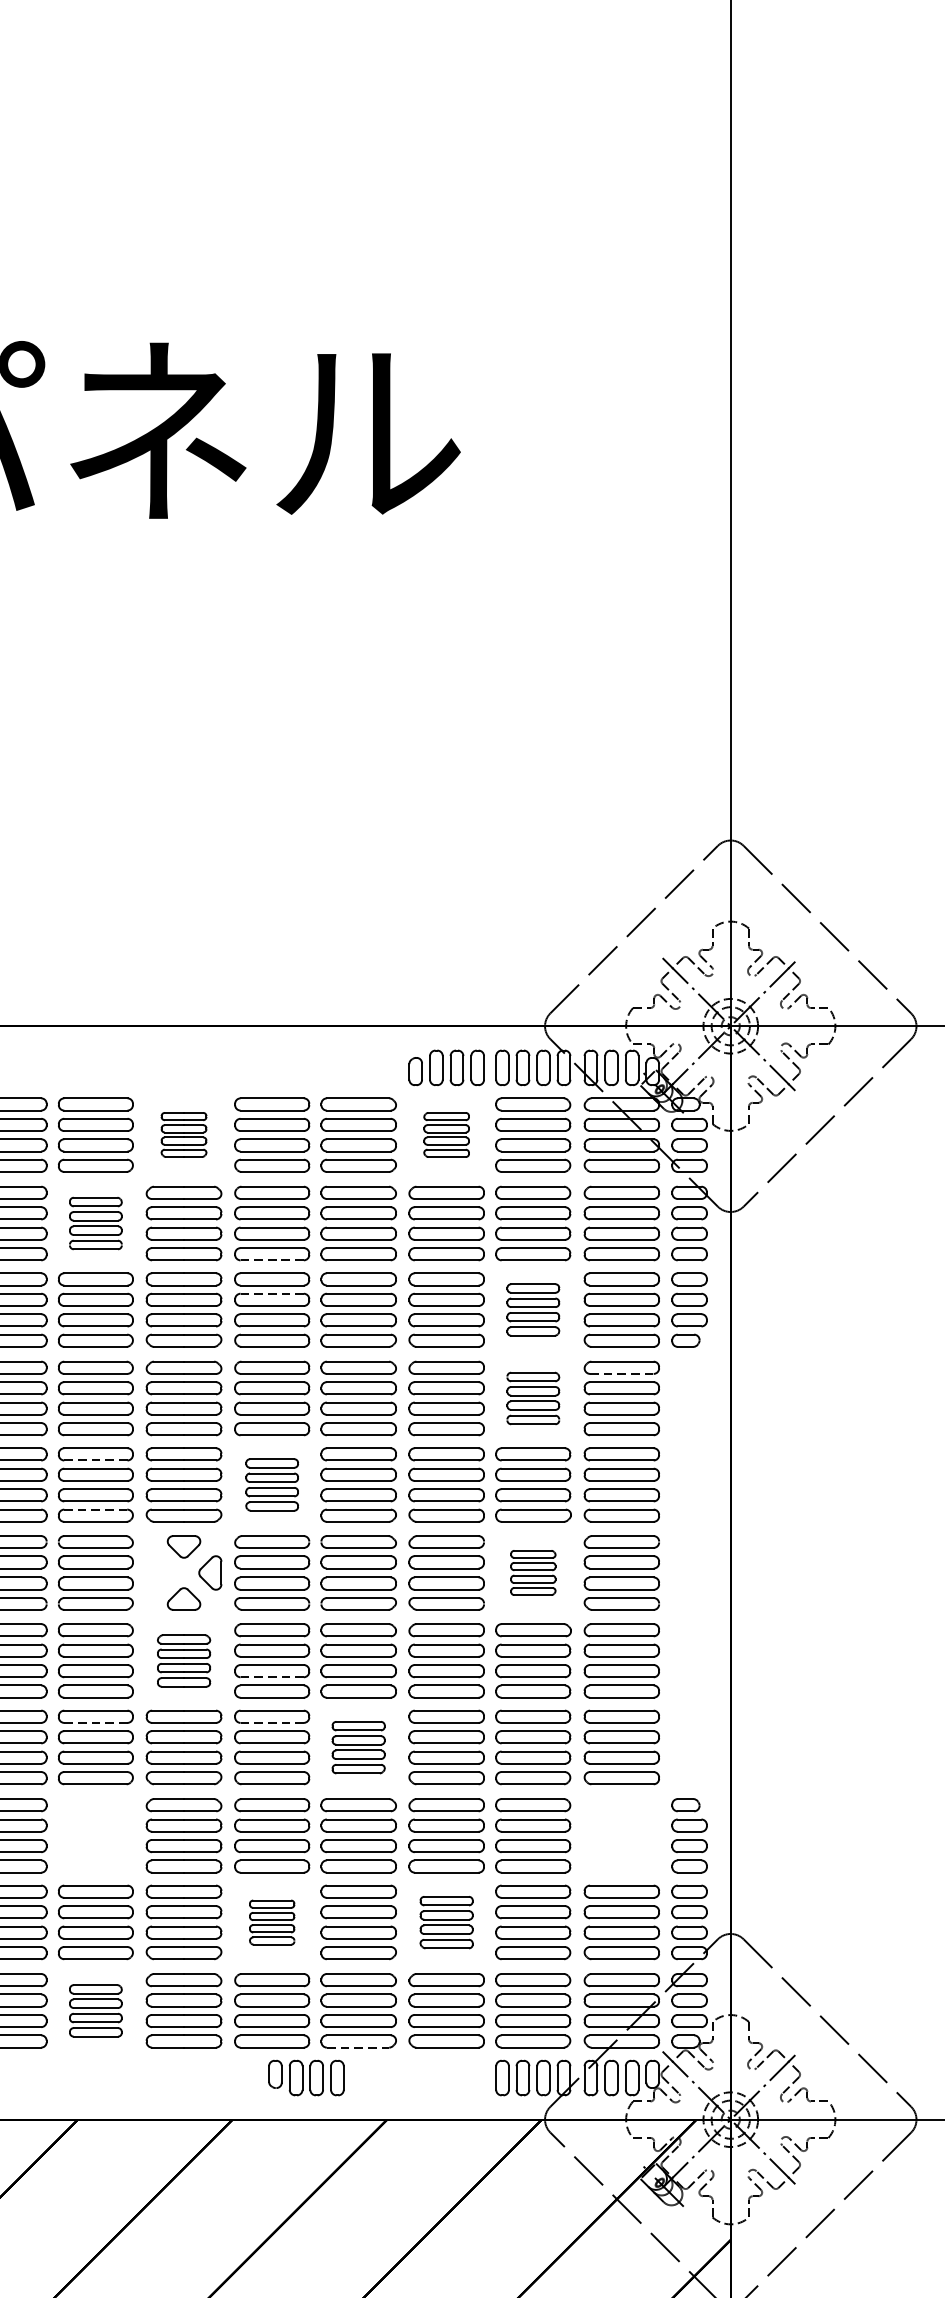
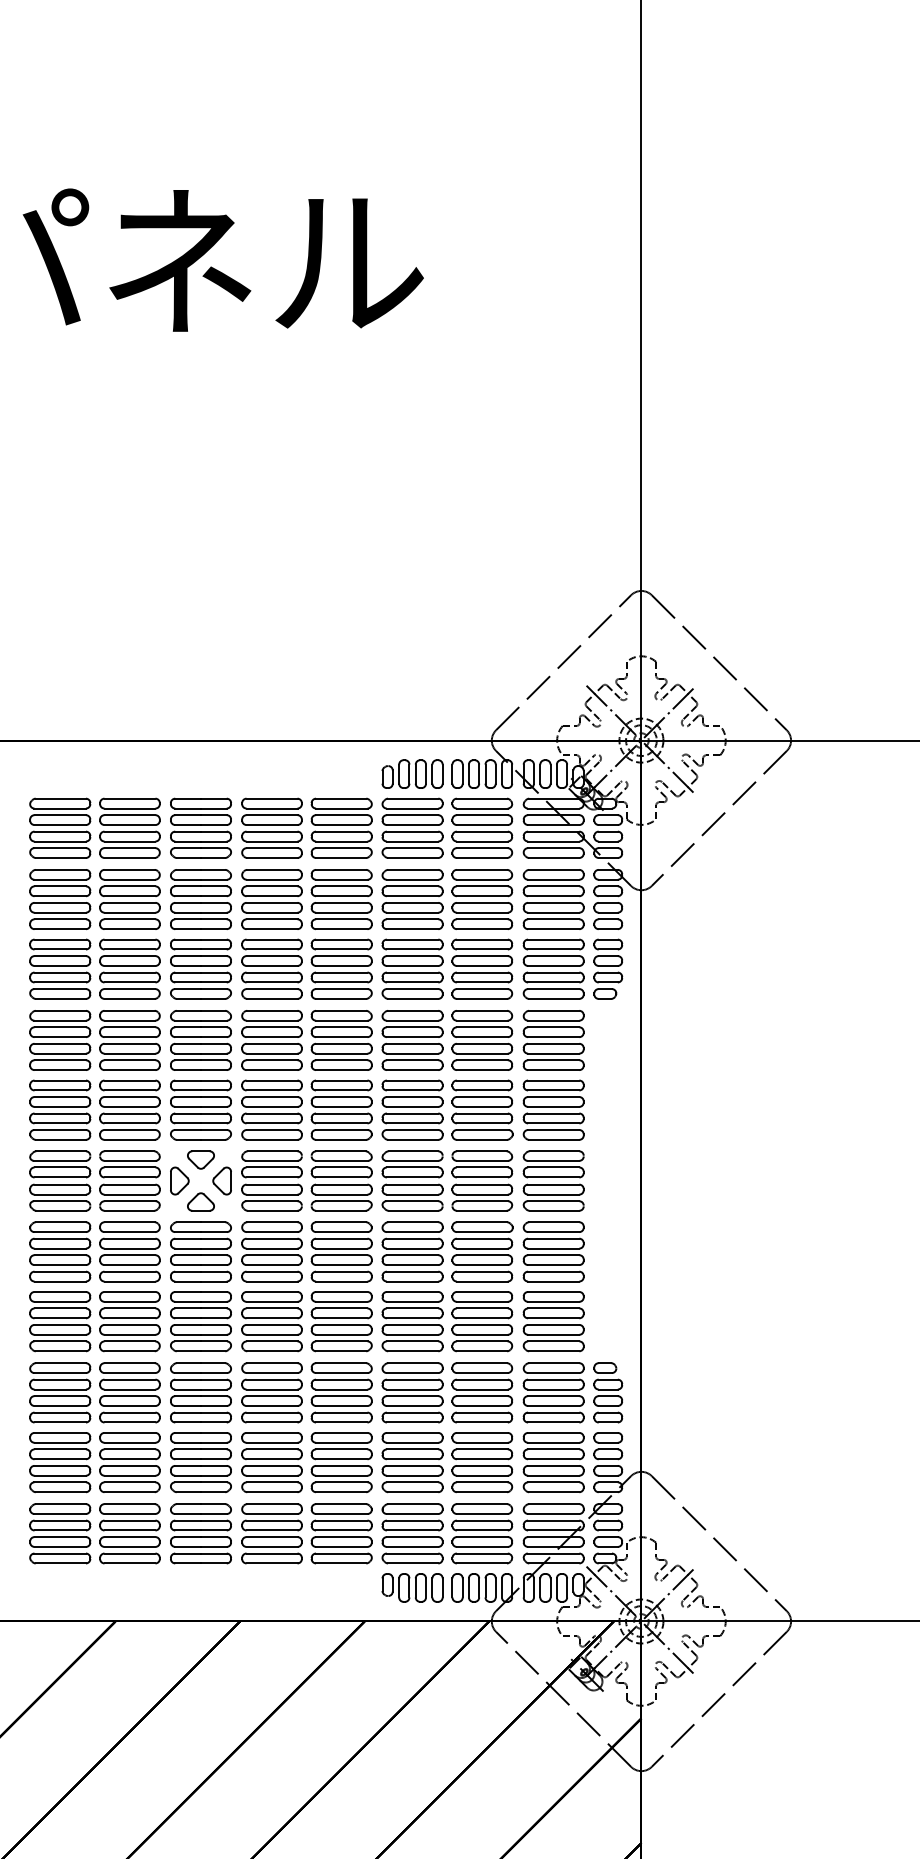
part: (183, 1134) -> (200, 827), size x1.67
part: (446, 1134) -> (412, 827), size x1.67
part: (95, 1223) -> (129, 899), size x1.43
line: (271, 1260) -> (271, 929), dashed -> solid
line: (272, 1294) -> (272, 956), dashed -> solid
part: (533, 1309) -> (482, 968), size x1.43
line: (621, 1373) -> (553, 1020), dashed -> solid
part: (533, 1398) -> (482, 1040), size x1.43
line: (95, 1460) -> (129, 1090), dashed -> solid
part: (271, 1484) -> (271, 1109), size x1.43
line: (95, 1510) -> (129, 1130), dashed -> solid
part: (157, 1572) -> (179, 1180), added
part: (533, 1572) -> (482, 1180), size x1.67
part: (183, 1660) -> (200, 1251), size x1.43
line: (272, 1677) -> (272, 1265), dashed -> solid
line: (95, 1722) -> (129, 1301), dashed -> solid
line: (272, 1722) -> (272, 1301), dashed -> solid
part: (358, 1747) -> (341, 1321), size x1.43
part: (95, 1835) -> (129, 1392), added
part: (621, 1835) -> (553, 1392), added
part: (271, 1922) -> (271, 1462), size x1.67
part: (446, 1922) -> (412, 1462), size x1.43
part: (95, 2010) -> (129, 1533), size x1.43
line: (358, 2047) -> (341, 1563), dashed -> solid
part: (306, 2077) -> (412, 1587), moved

